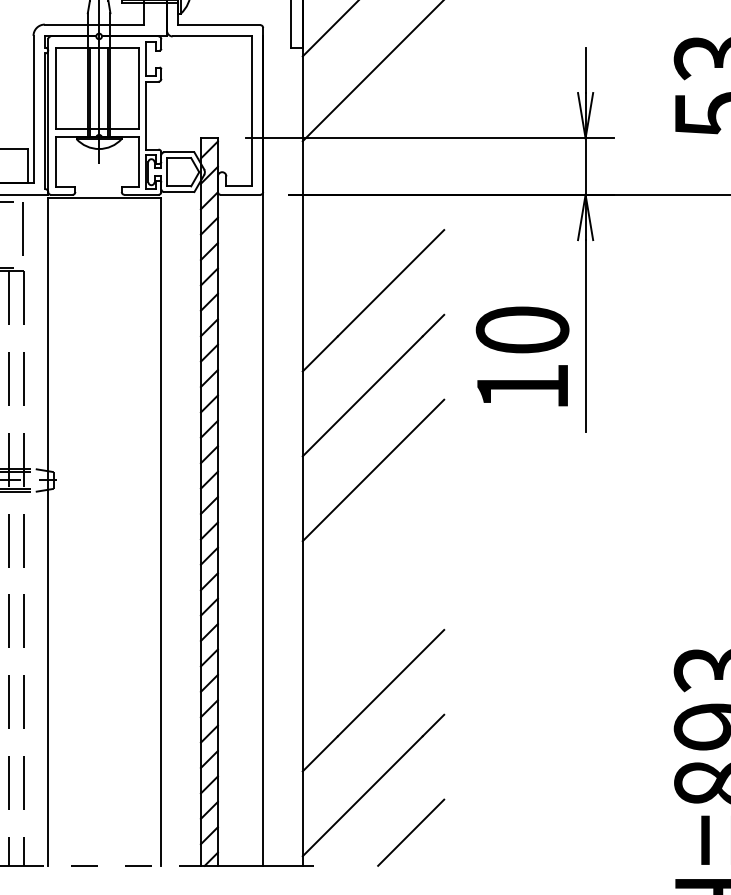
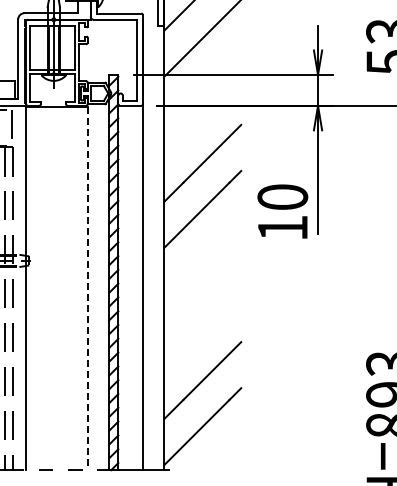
text: (522, 356) -> (282, 211), moved
line: (372, 470) -> (202, 255), removed
line: (161, 533) -> (87, 289), solid -> dashed
line: (411, 833) -> (223, 452), removed

